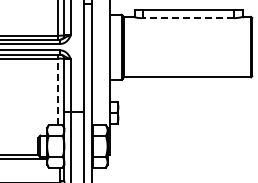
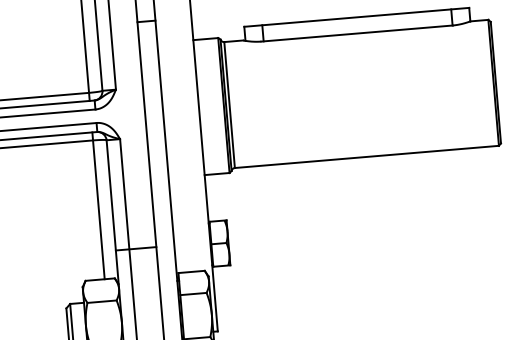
line: (188, 18) -> (358, 34), dashed -> solid
line: (57, 89) -> (97, 204), dashed -> solid

